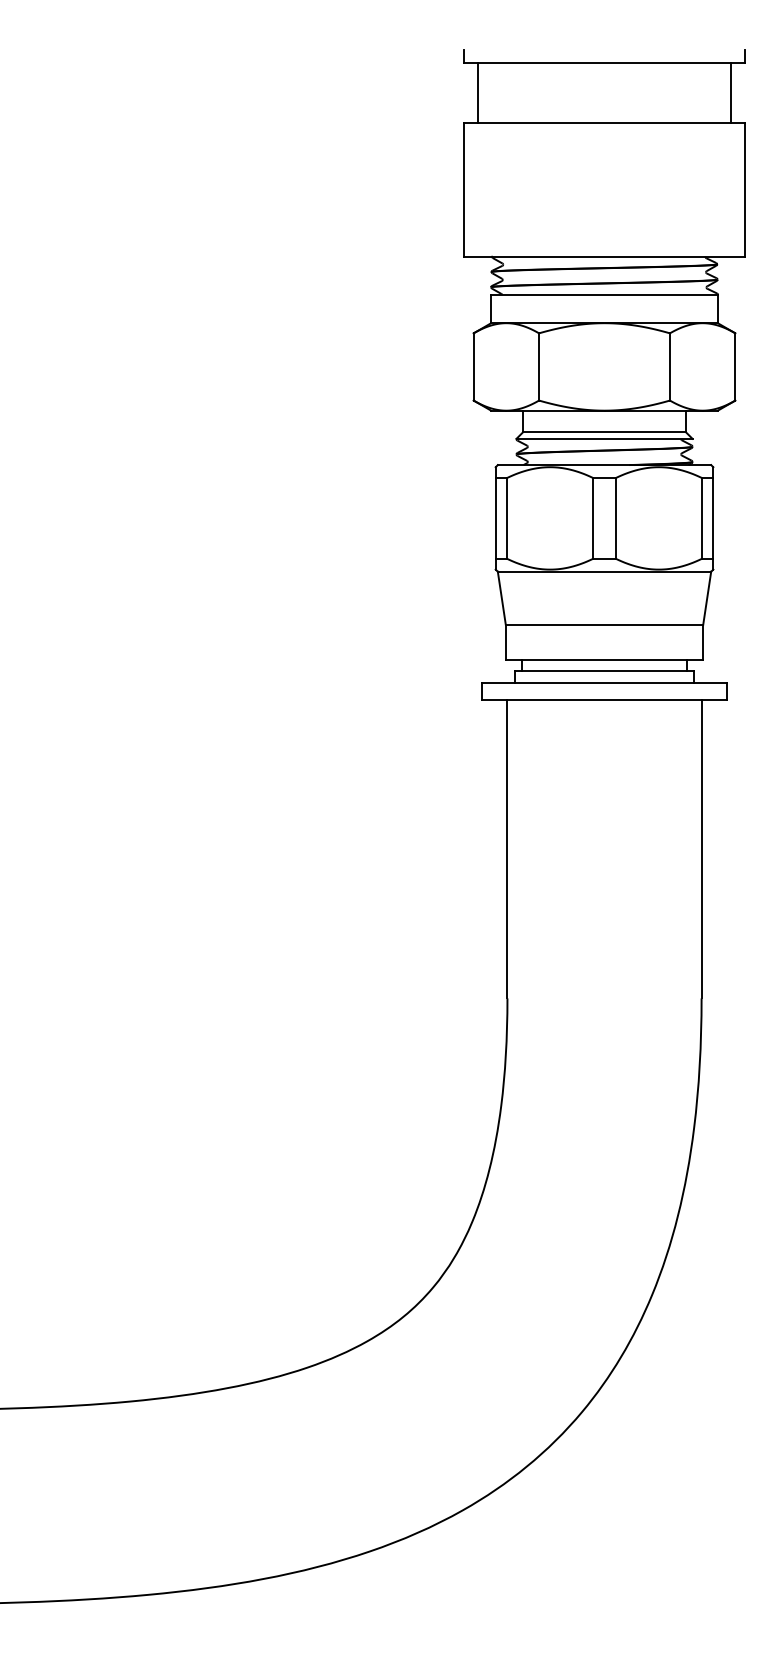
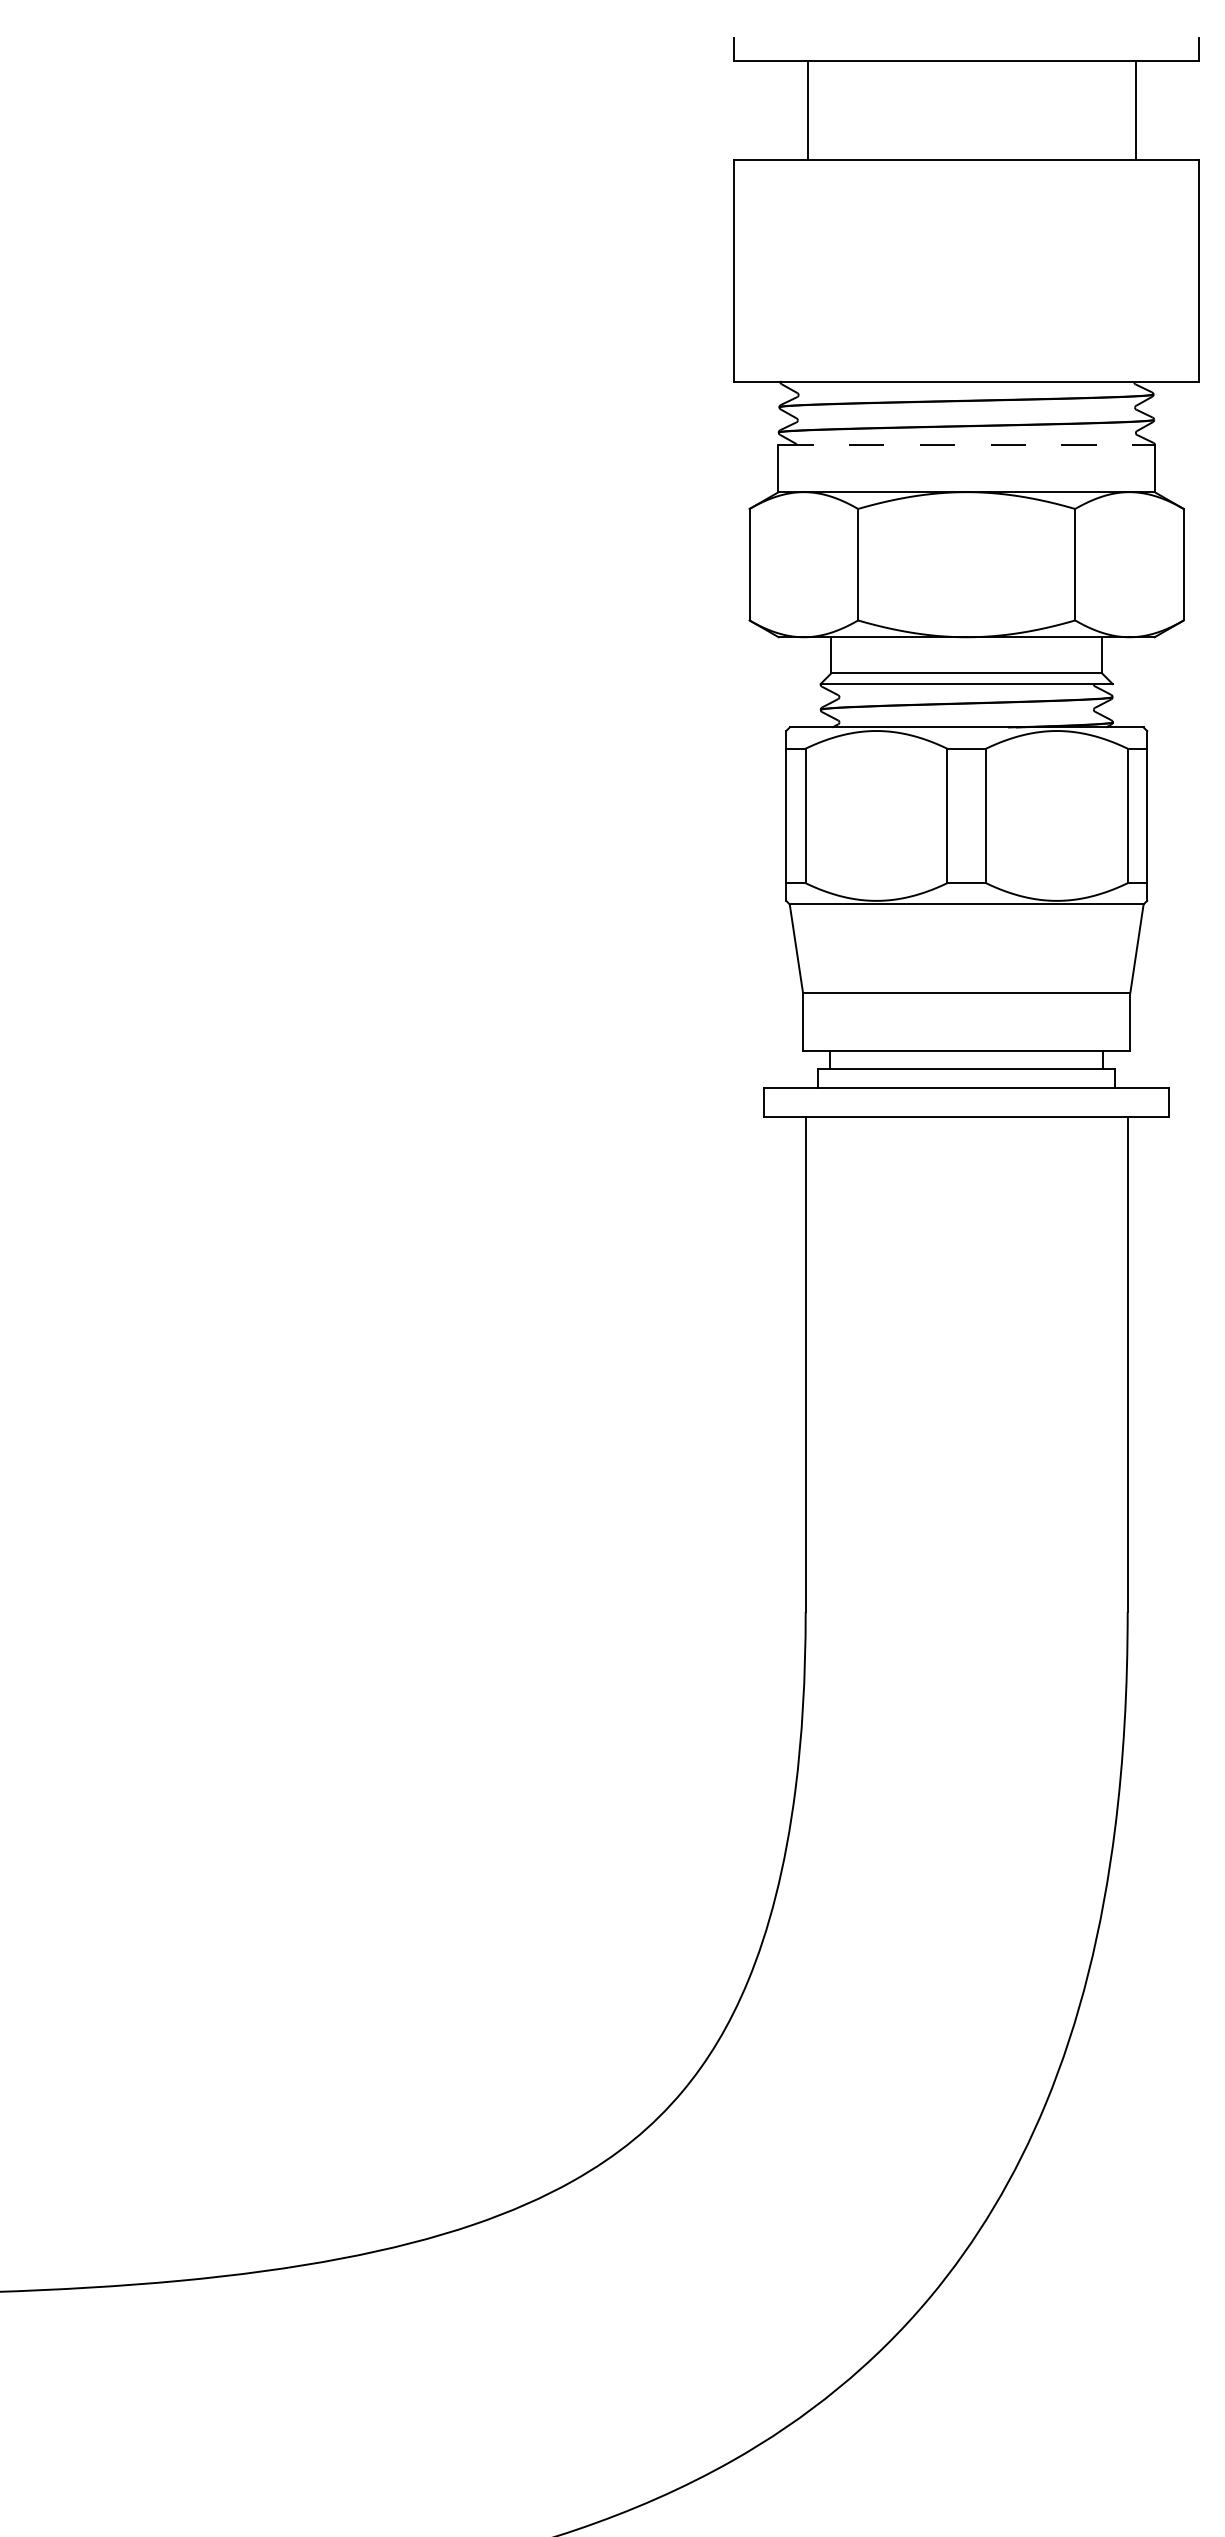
line: (477, 93) -> (807, 111), moved
line: (731, 93) -> (1135, 111), moved
line: (604, 294) -> (966, 444), solid -> dashed

